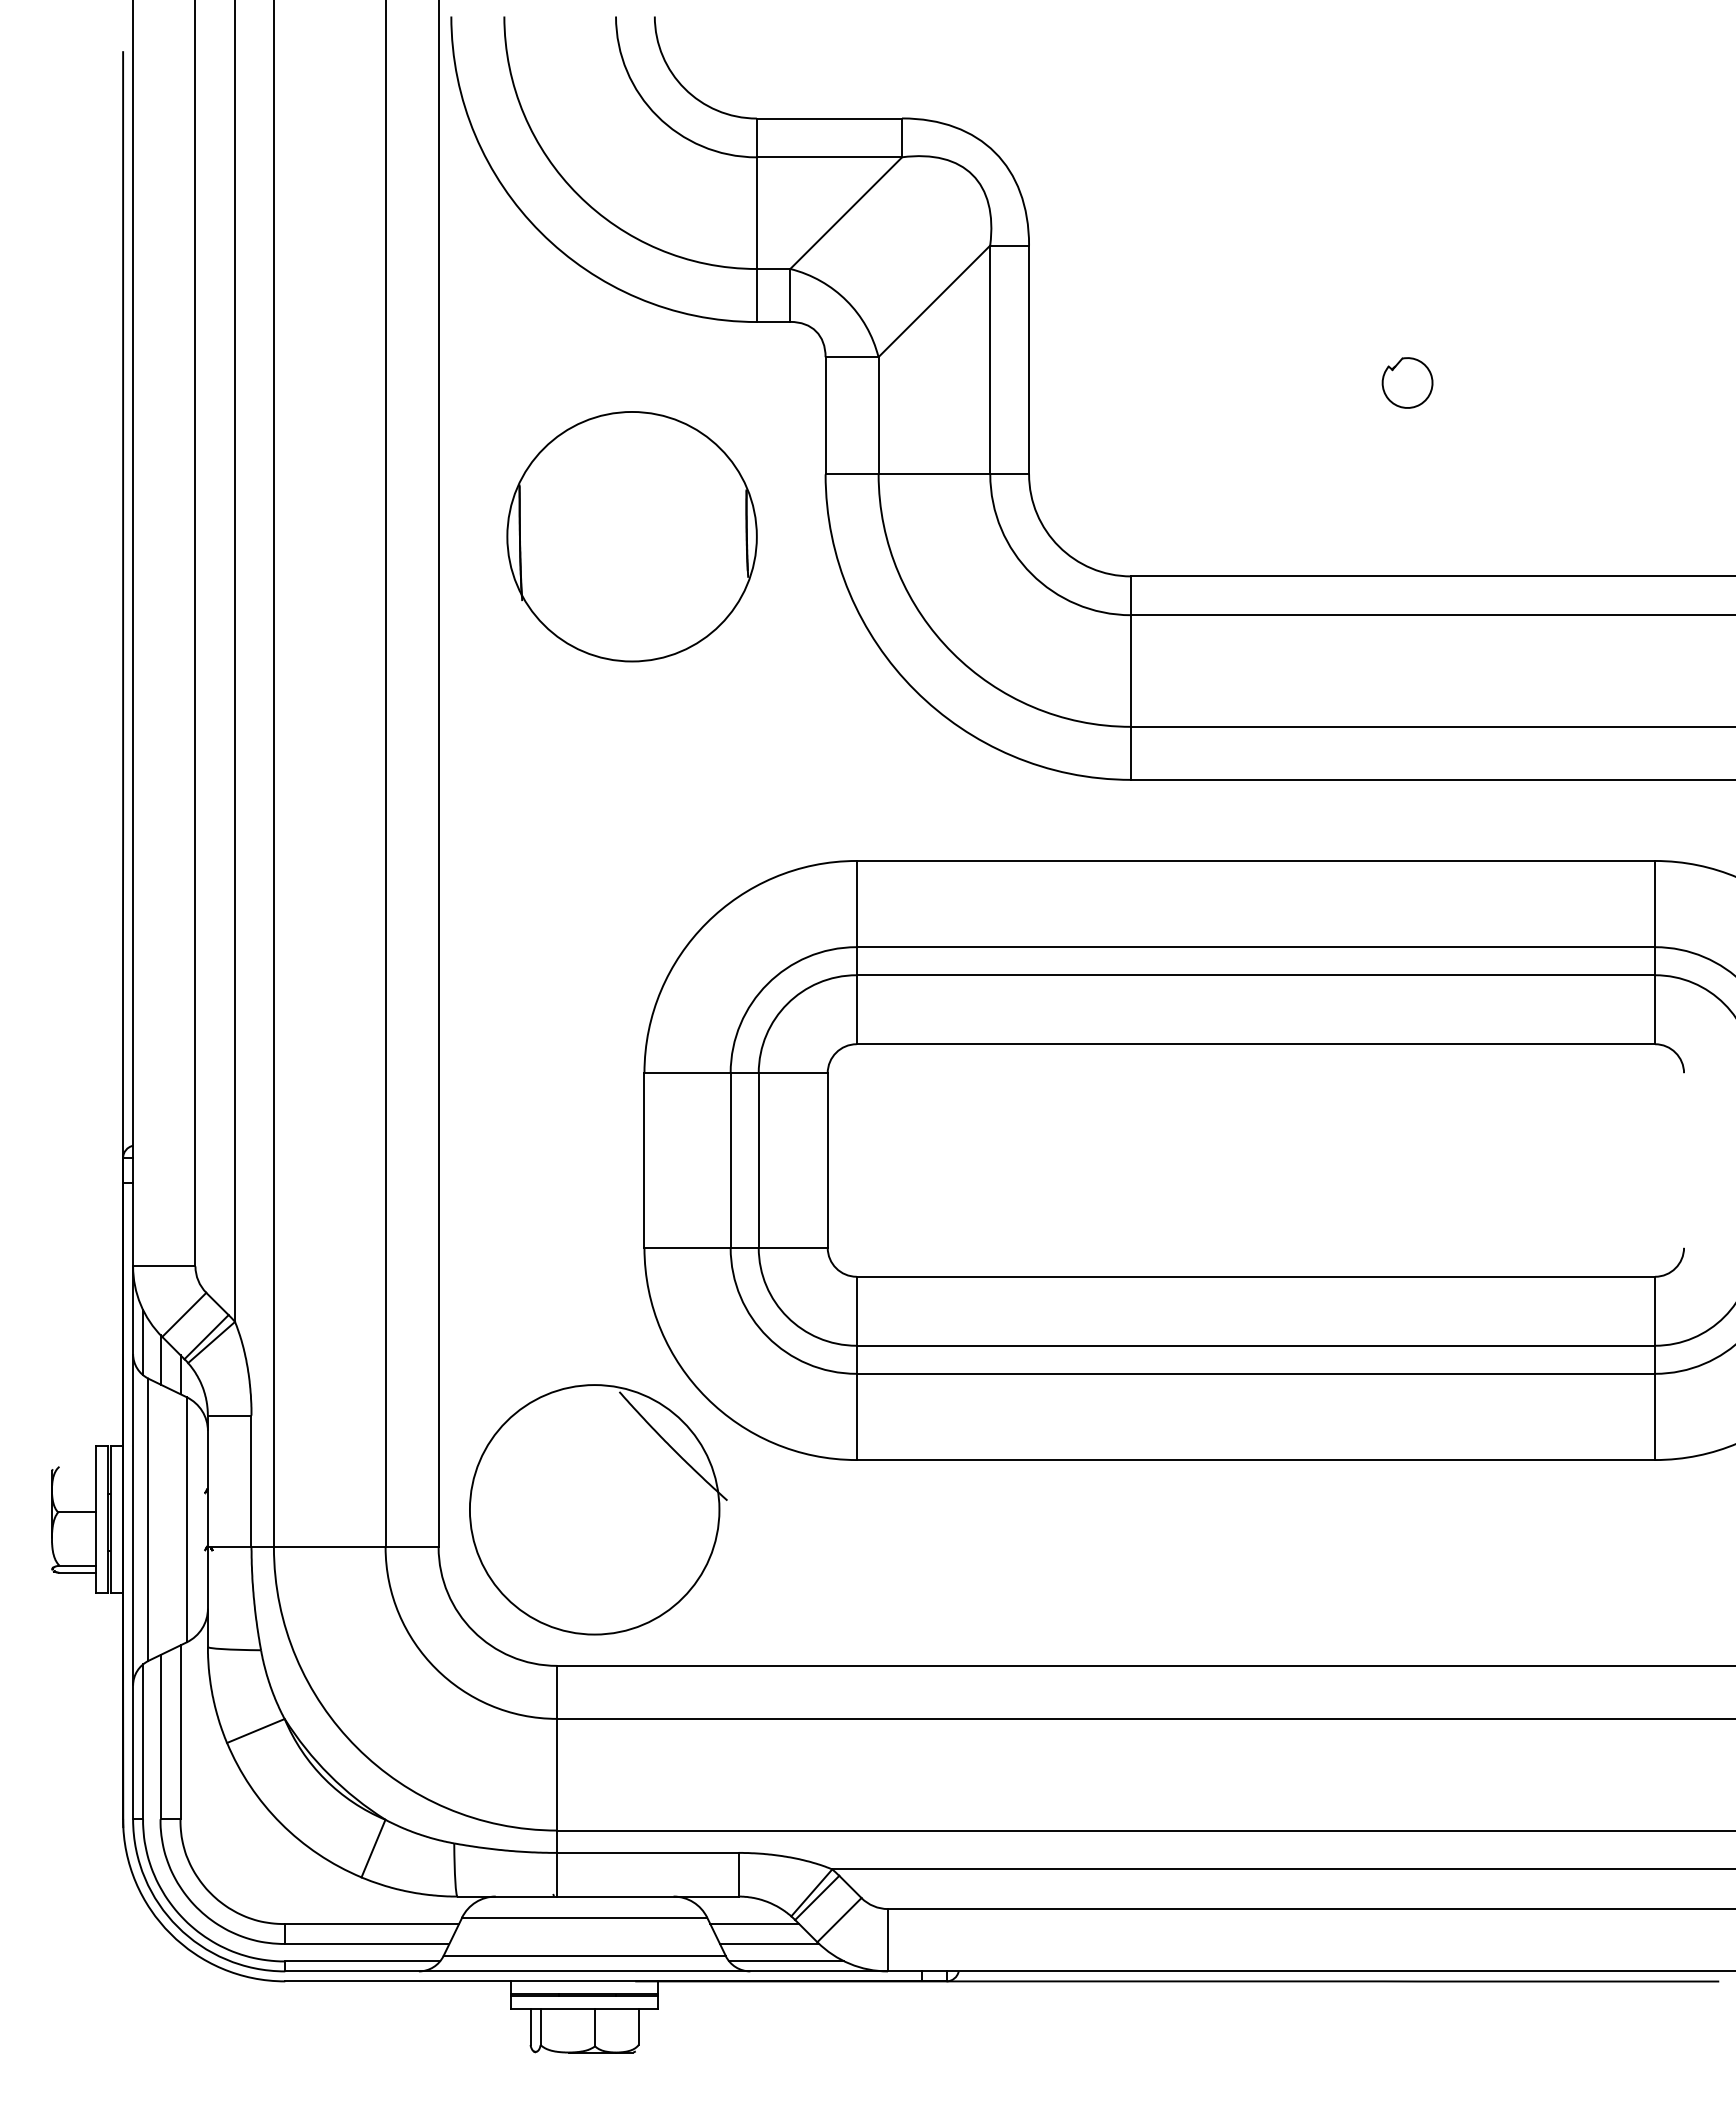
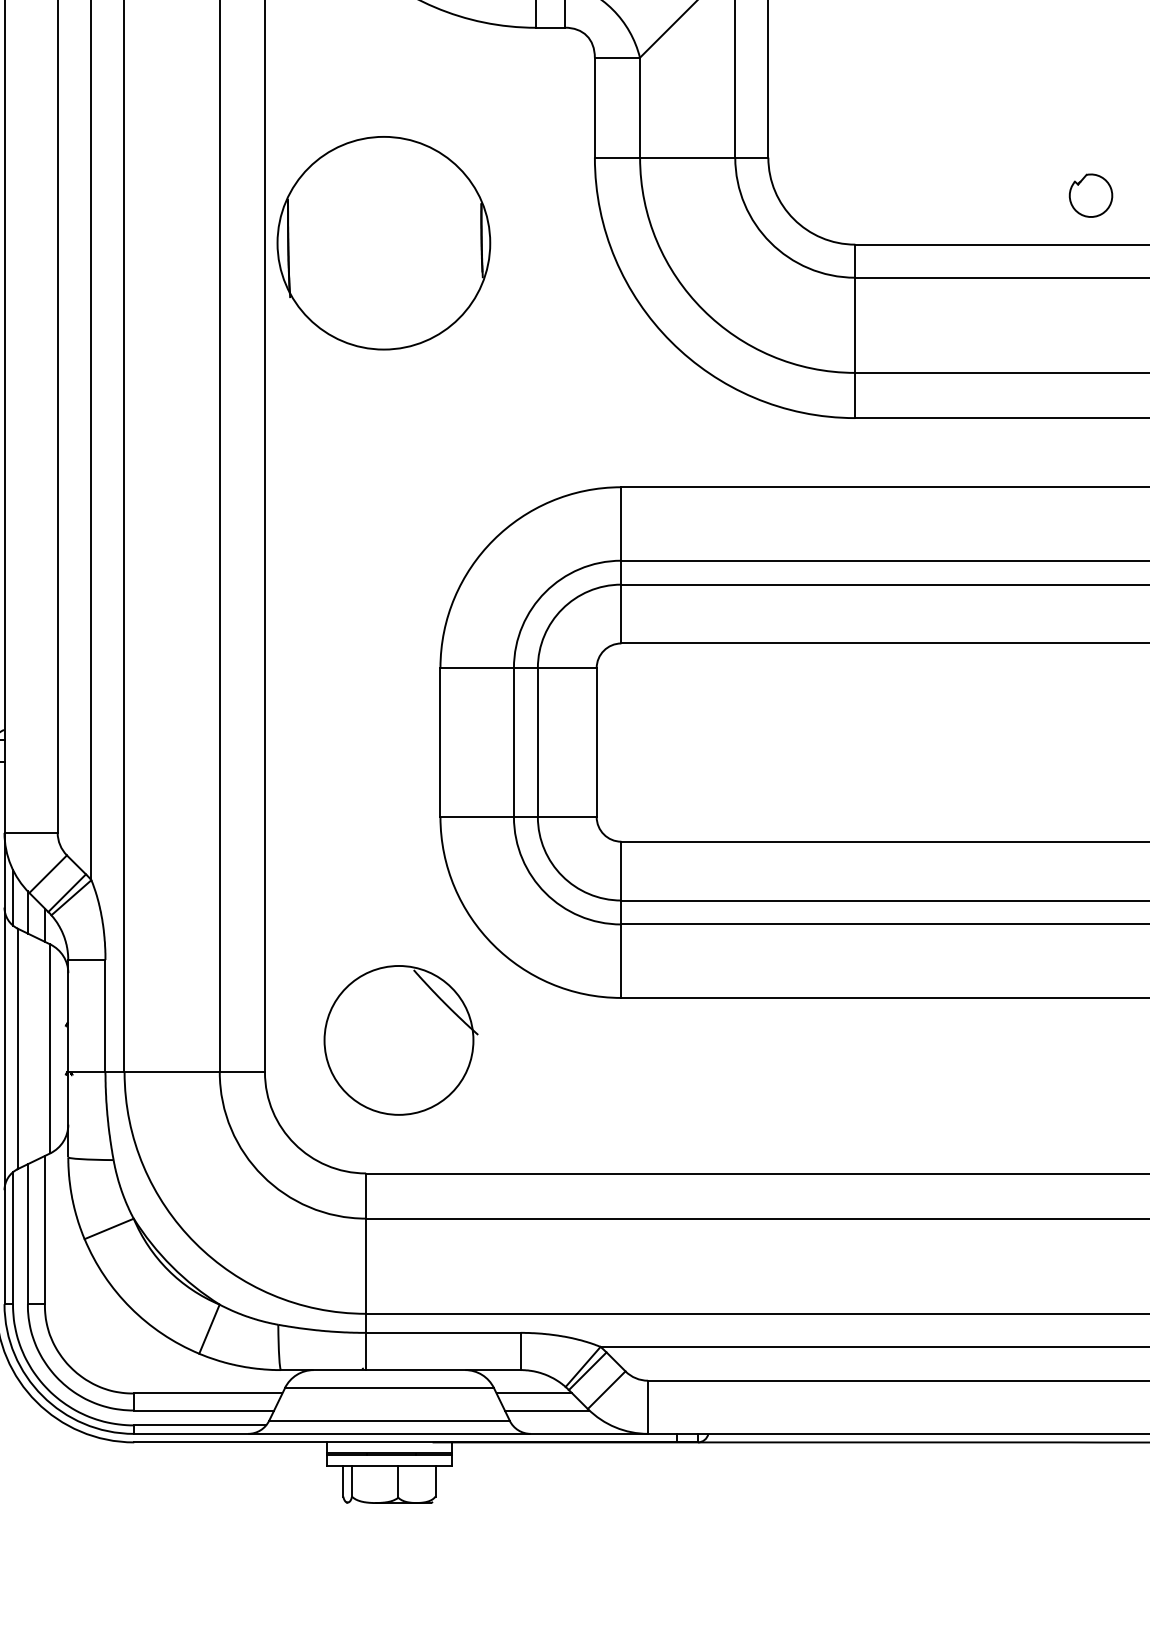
part: (1407, 382) -> (1090, 195), moved
part: (631, 536) -> (383, 243), moved
part: (598, 1509) -> (401, 1040), size x0.7
line: (786, 1961) -> (561, 1425), removed

